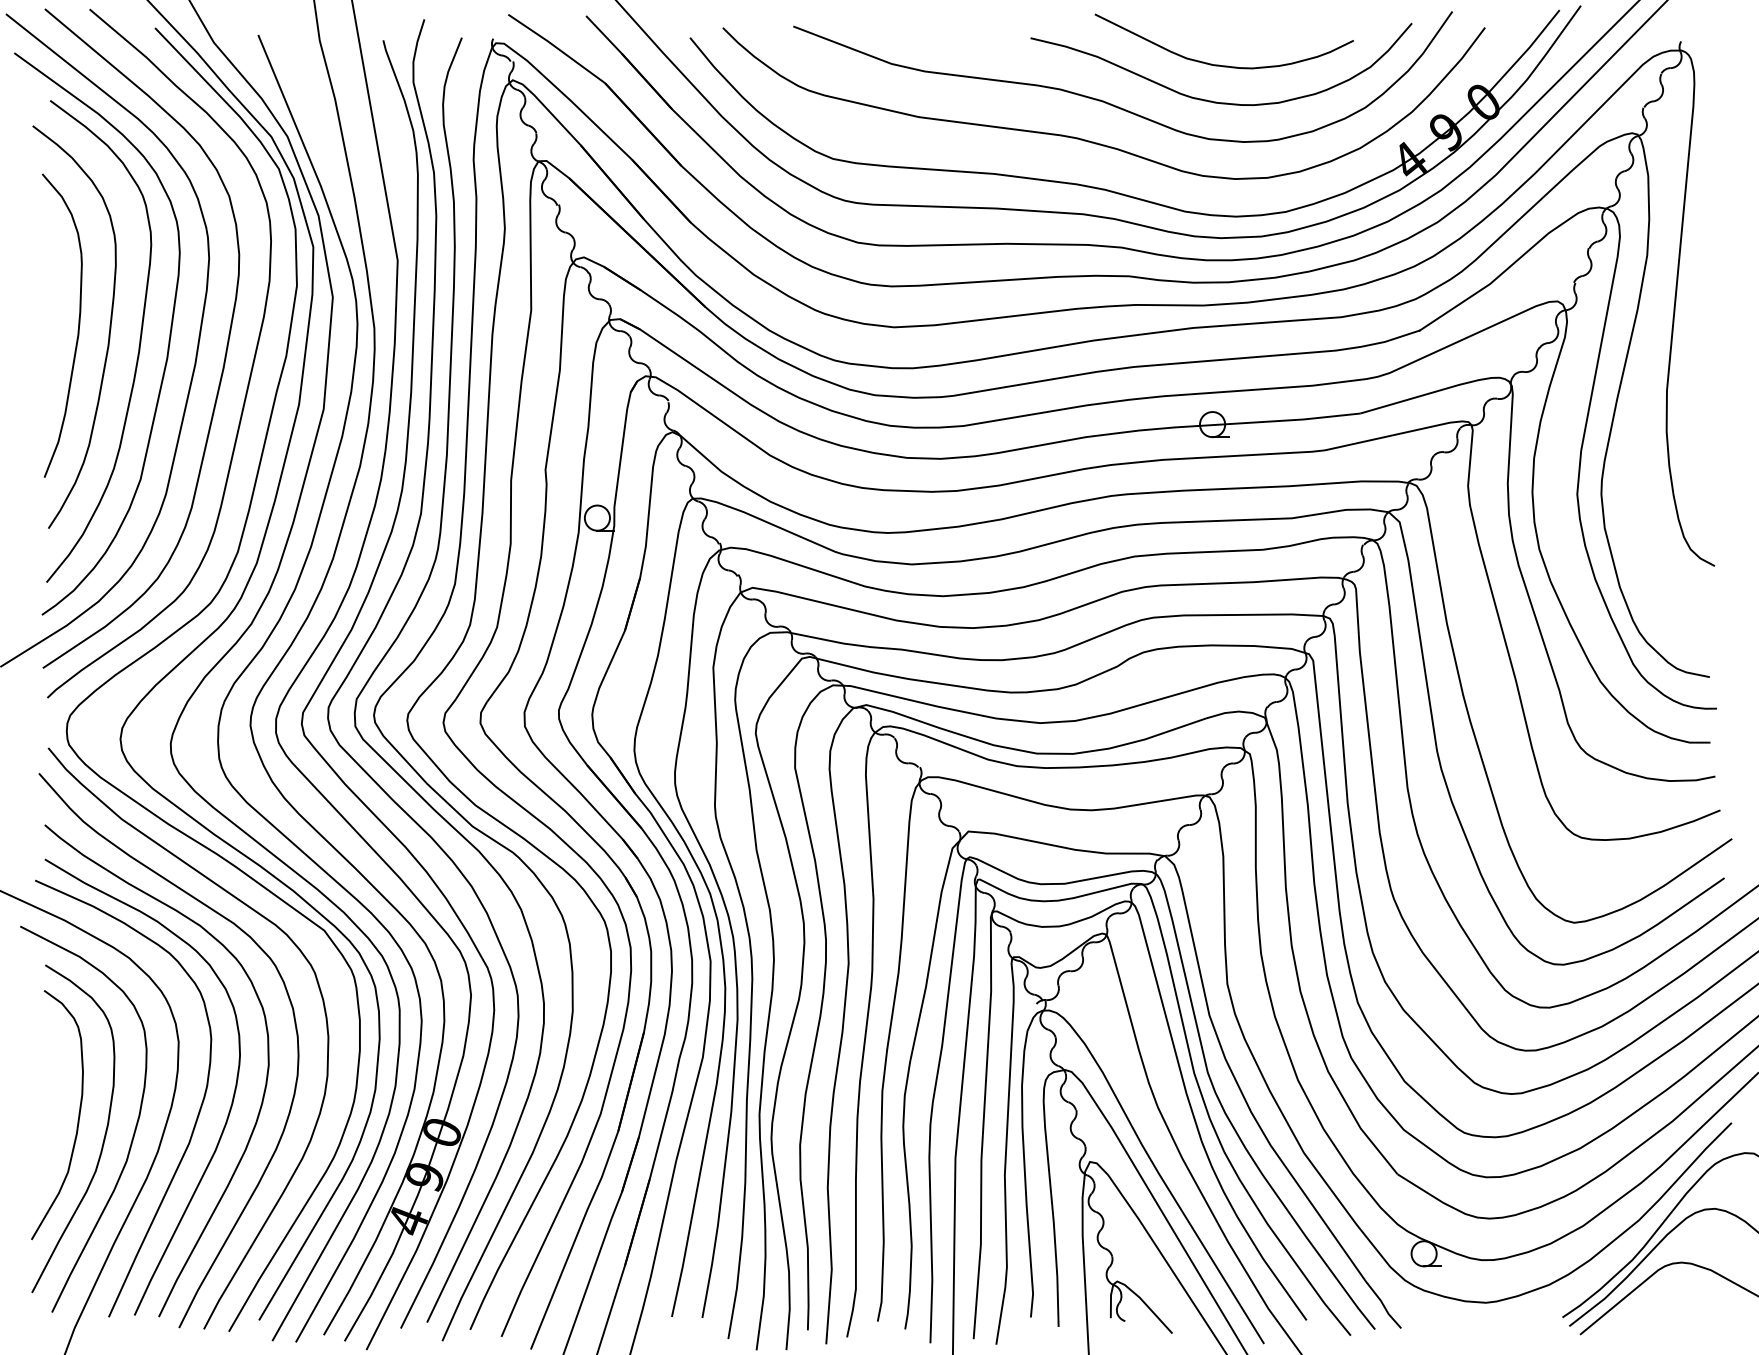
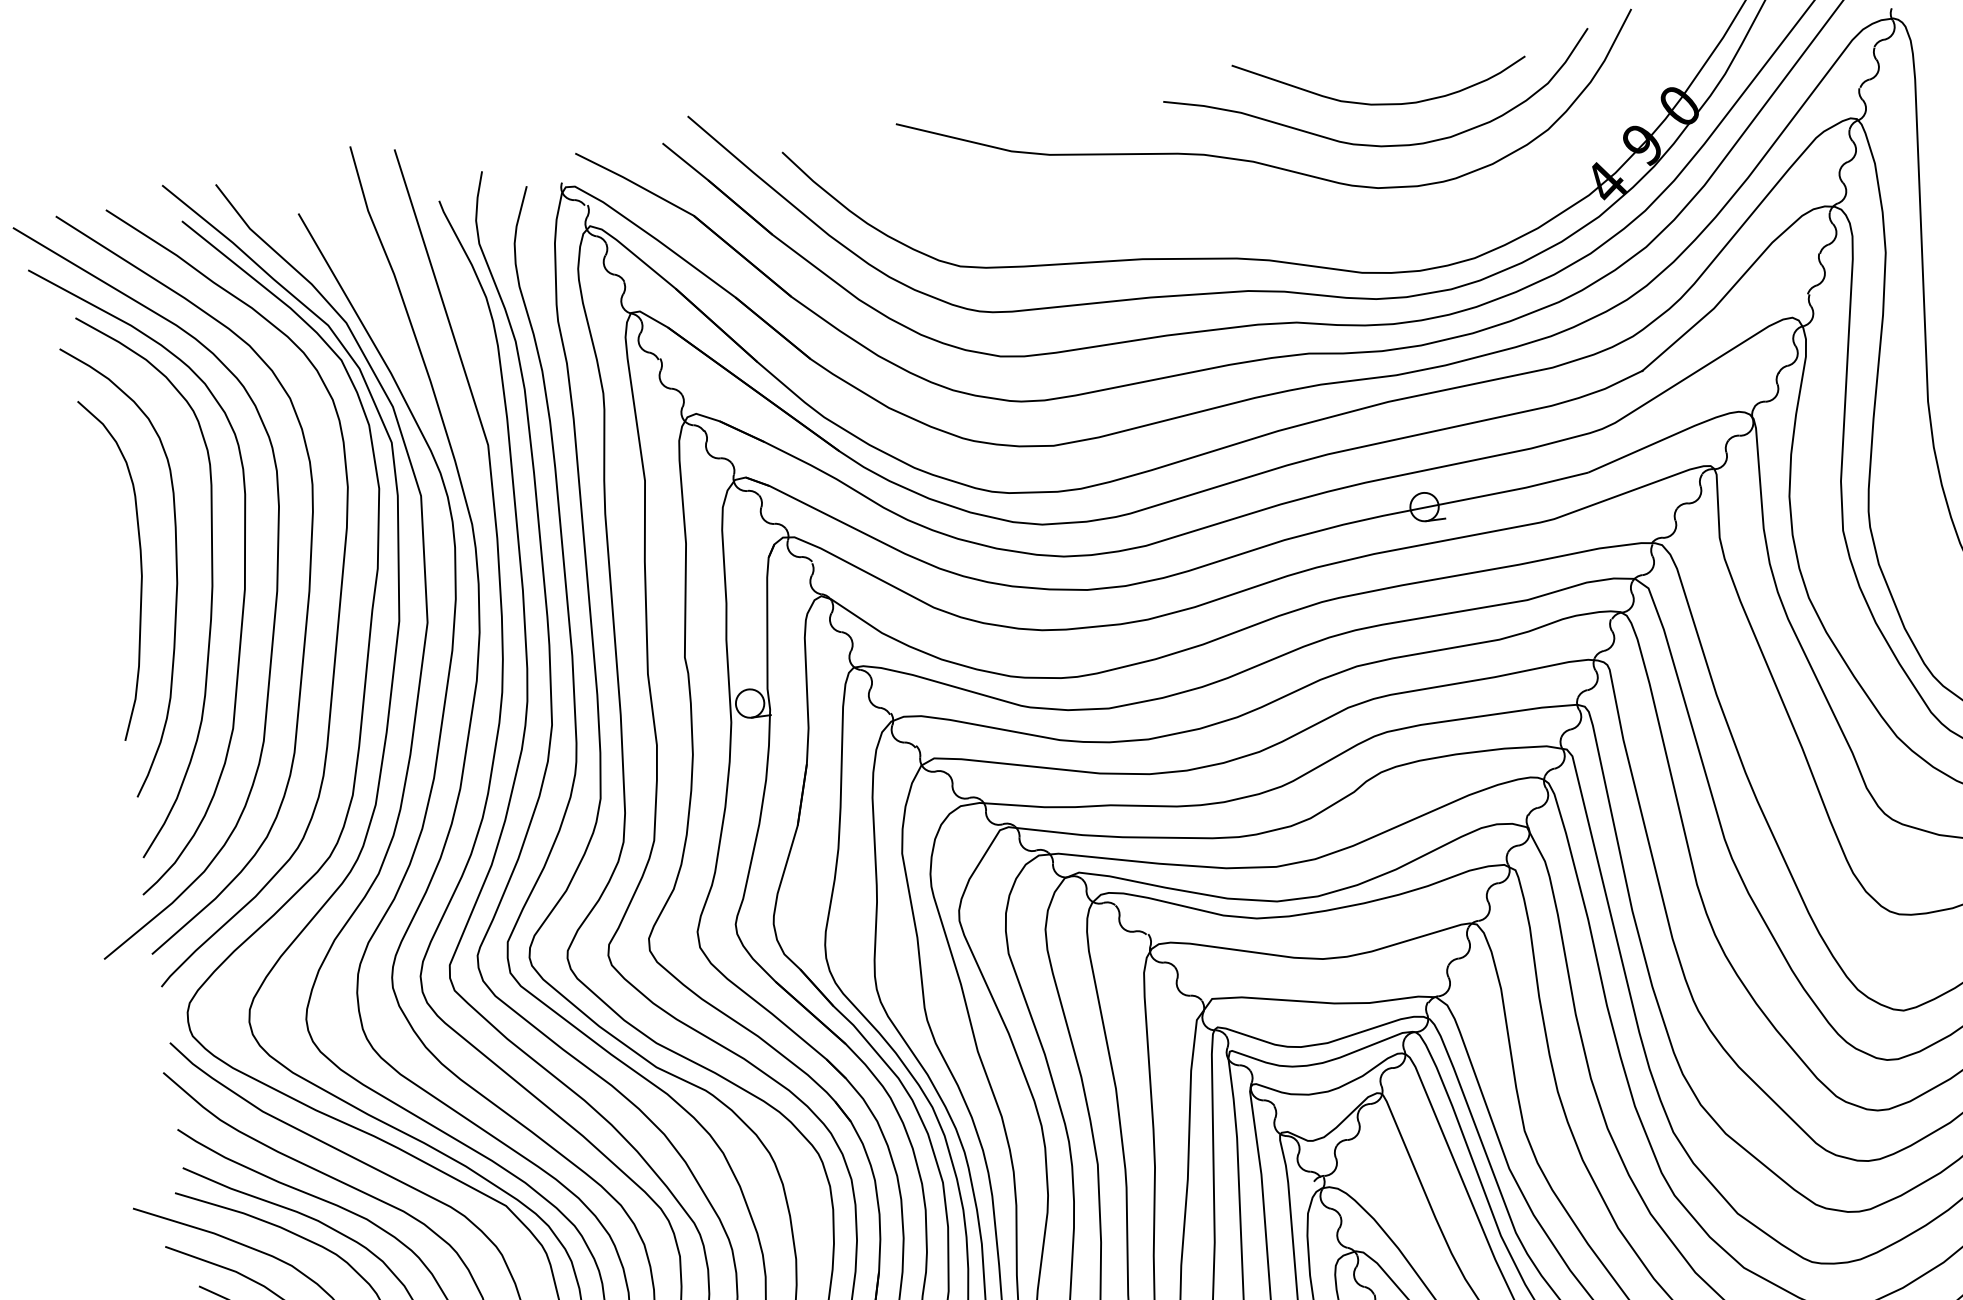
curve: (1093, 141) -> (1249, 208), removed

